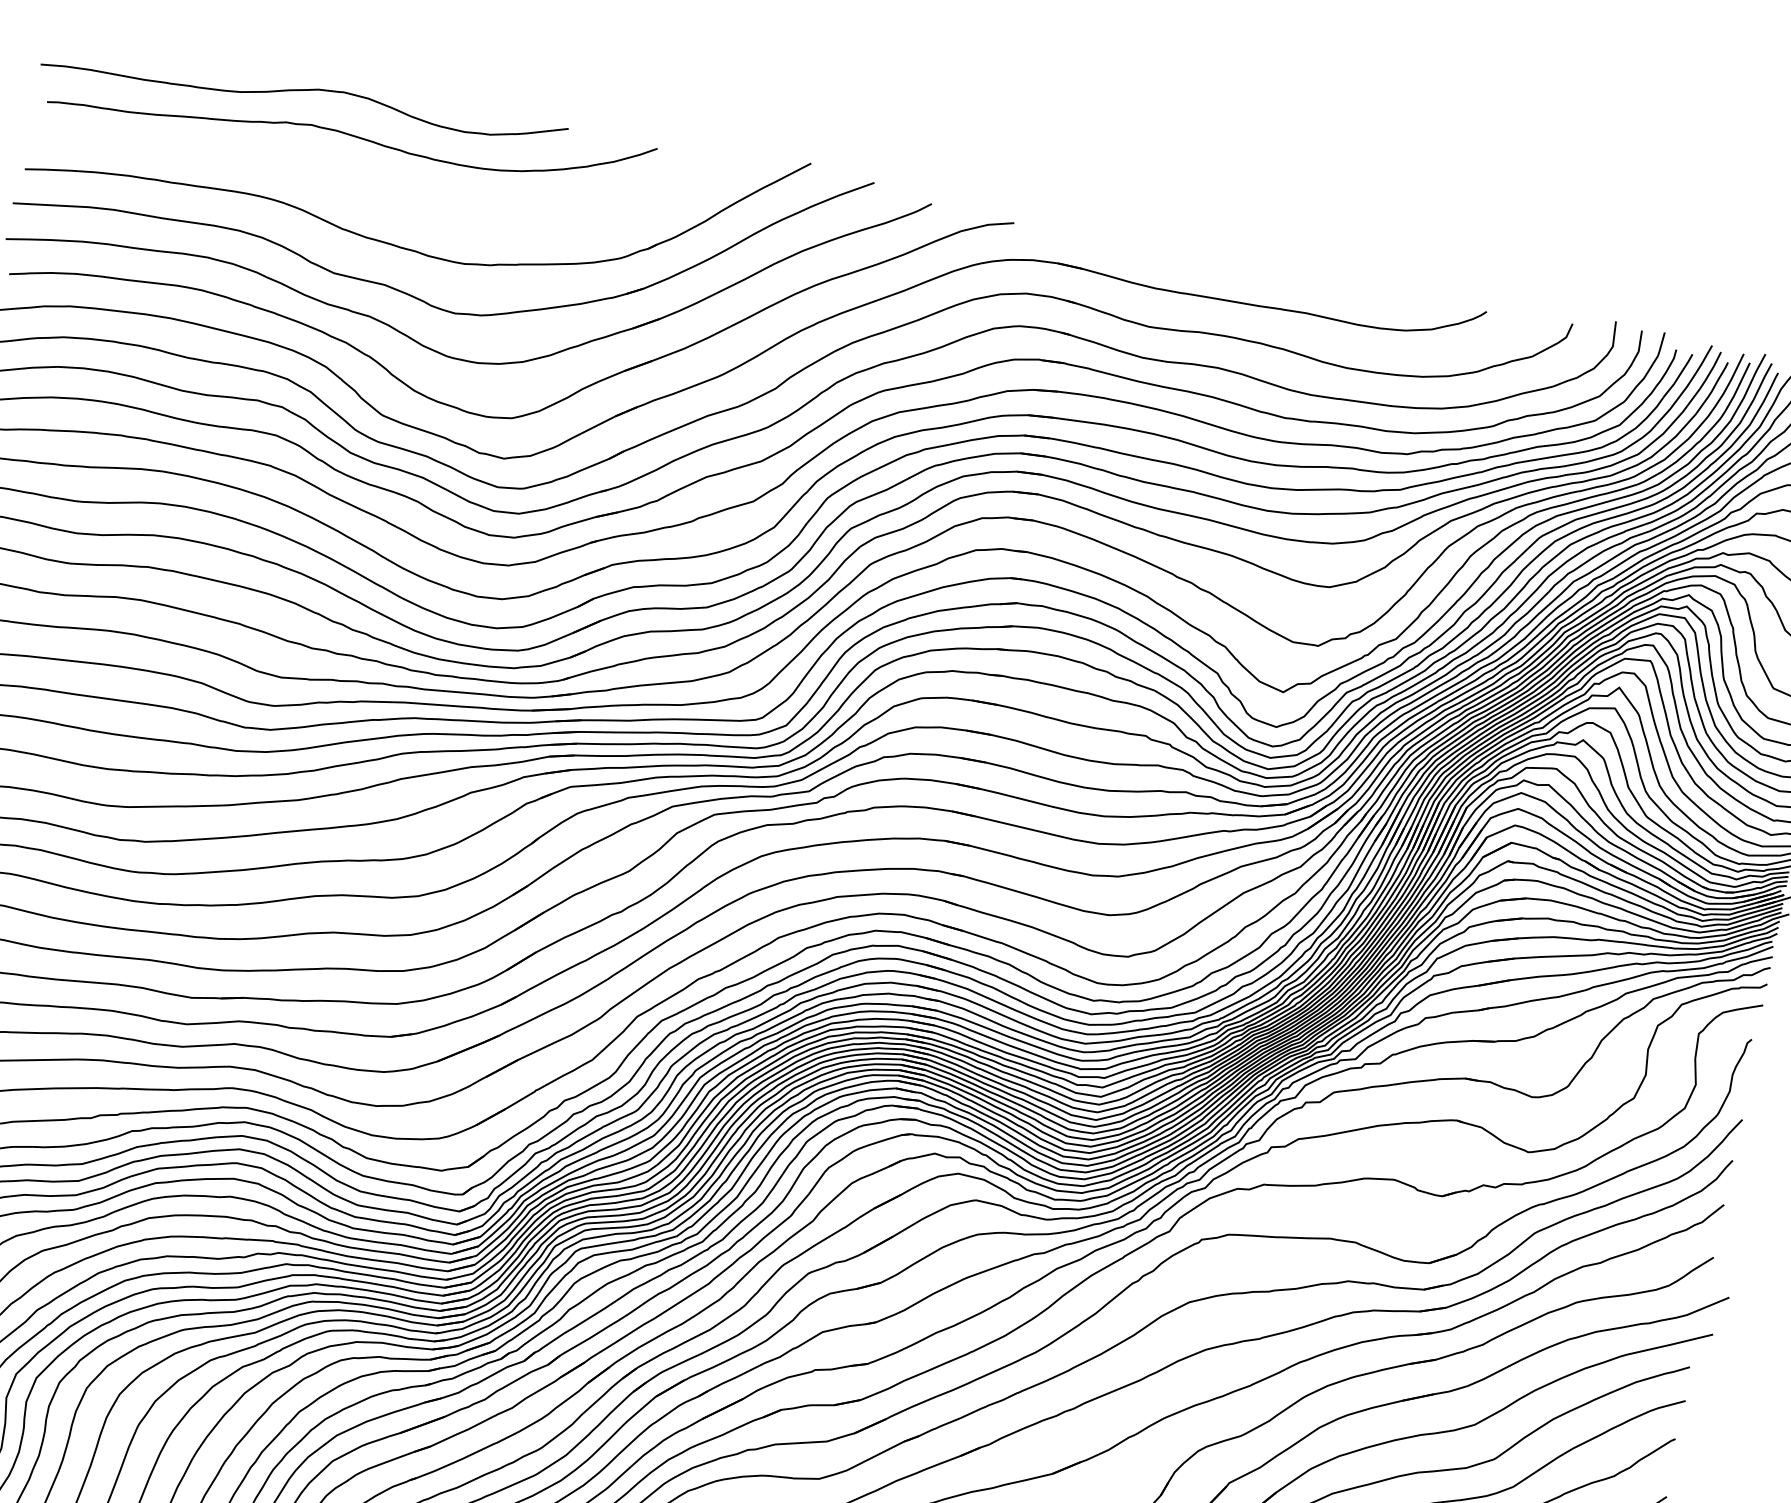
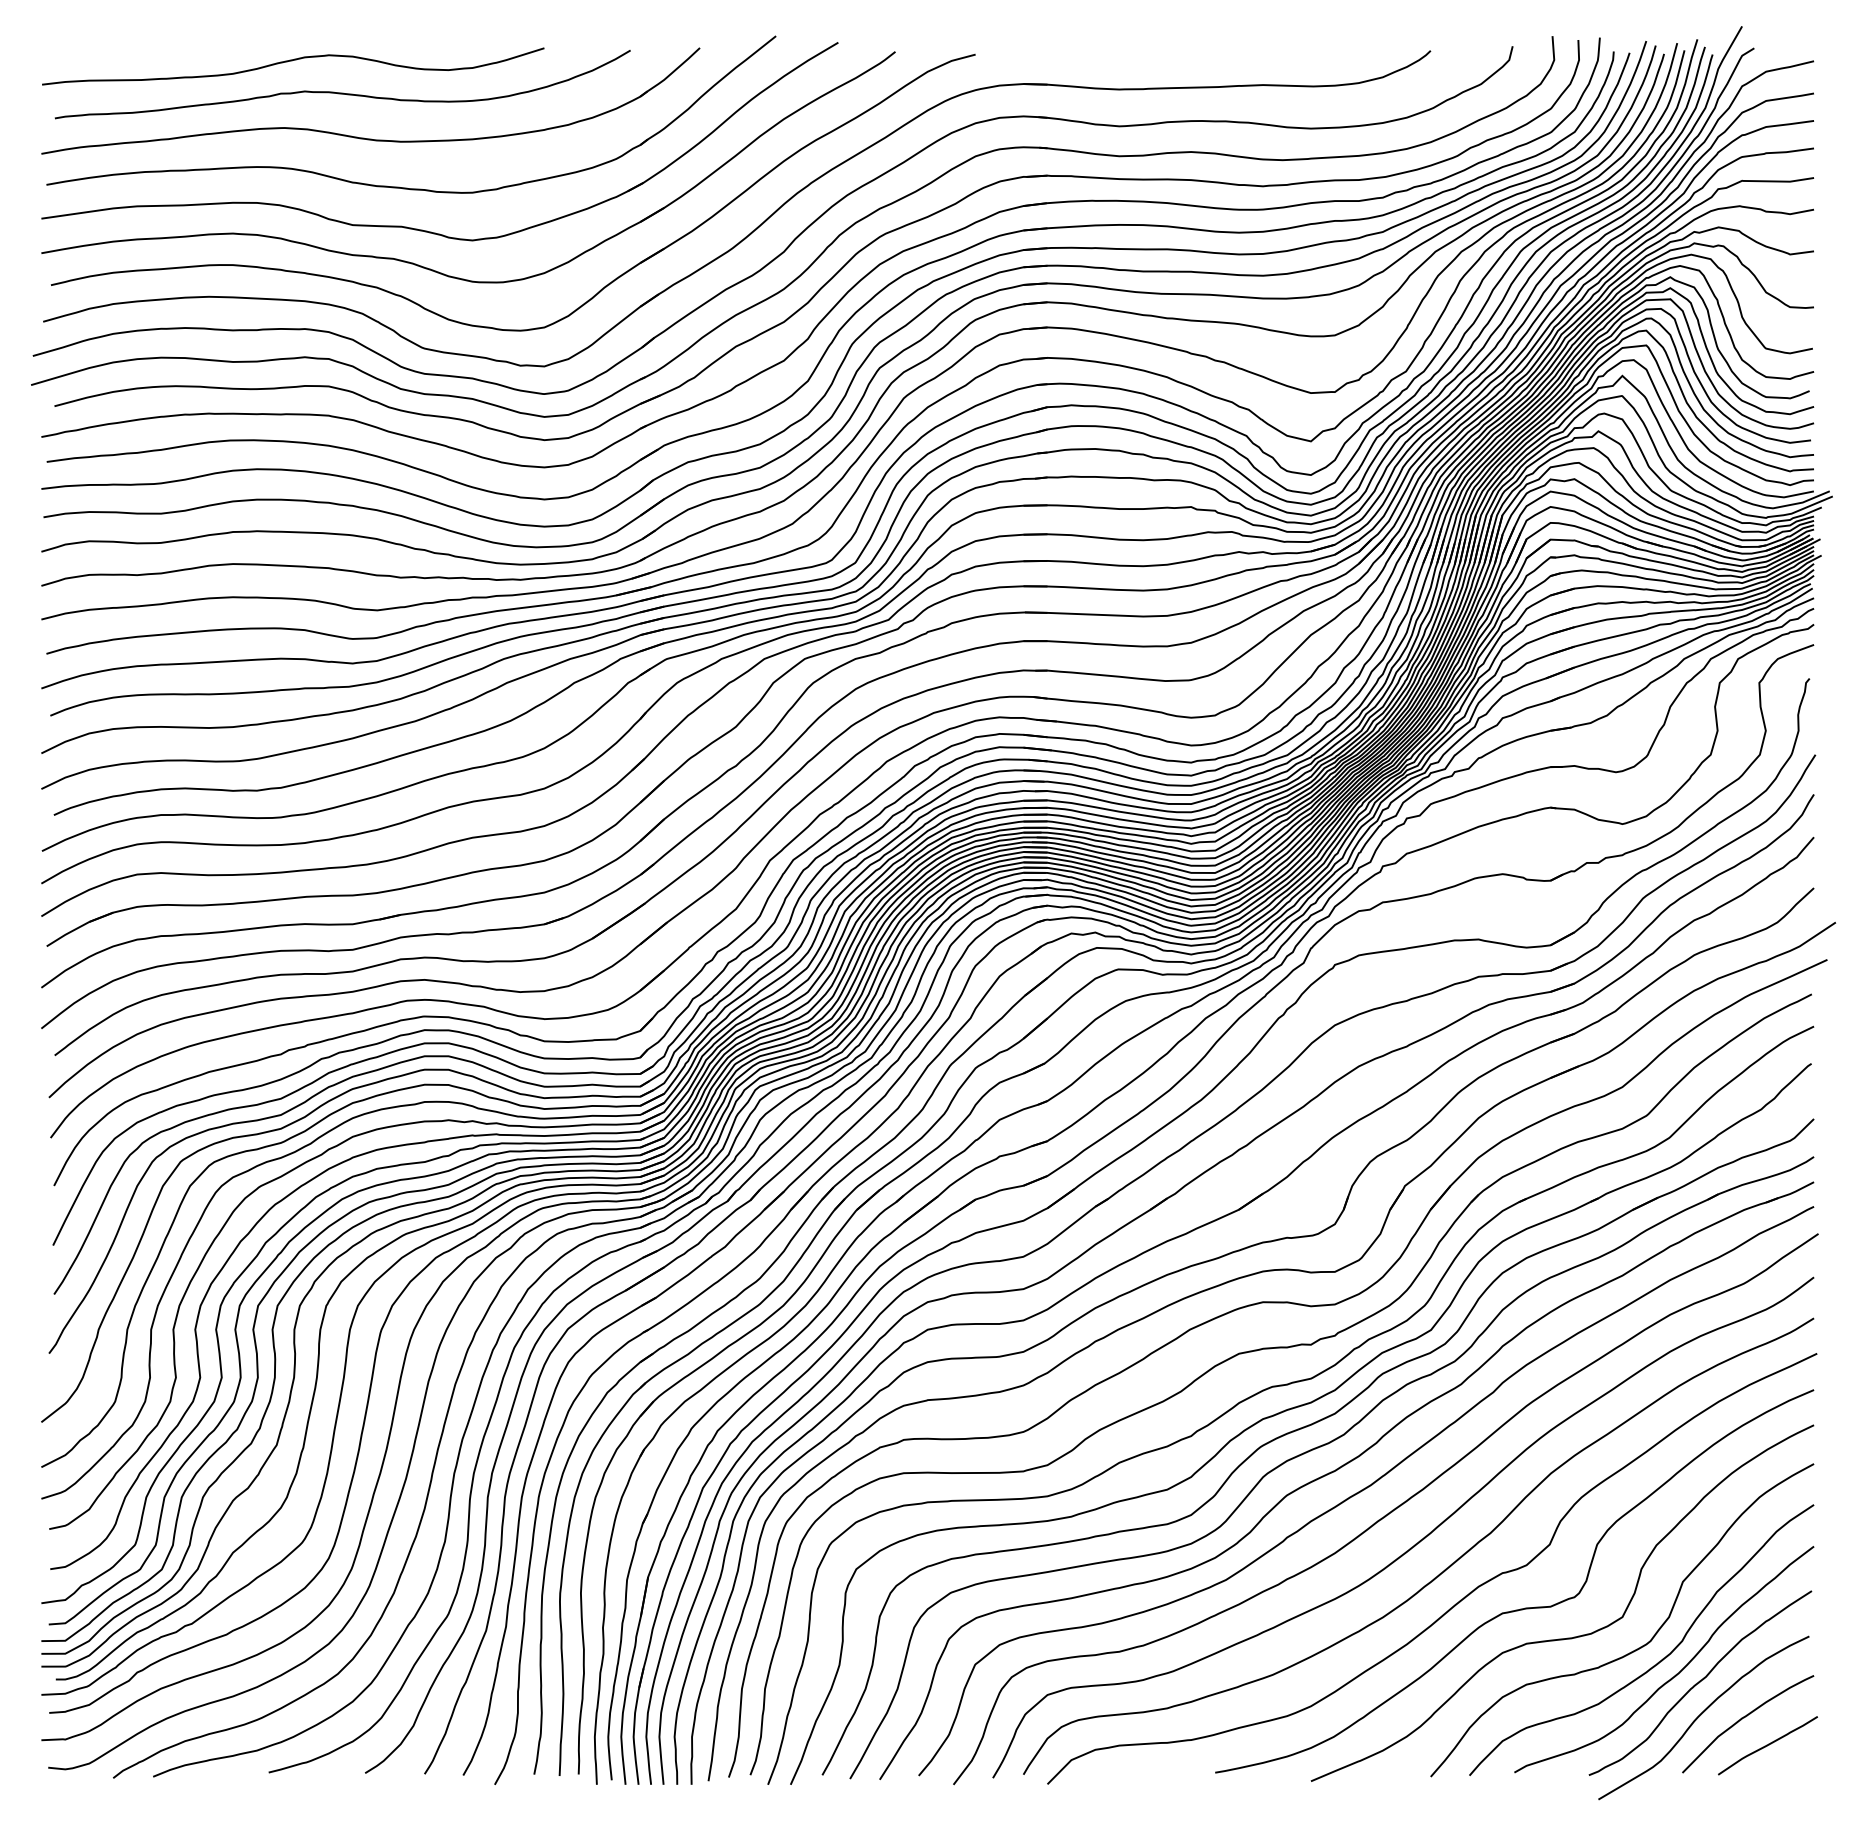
part: (364, 184) -> (364, 137), added

